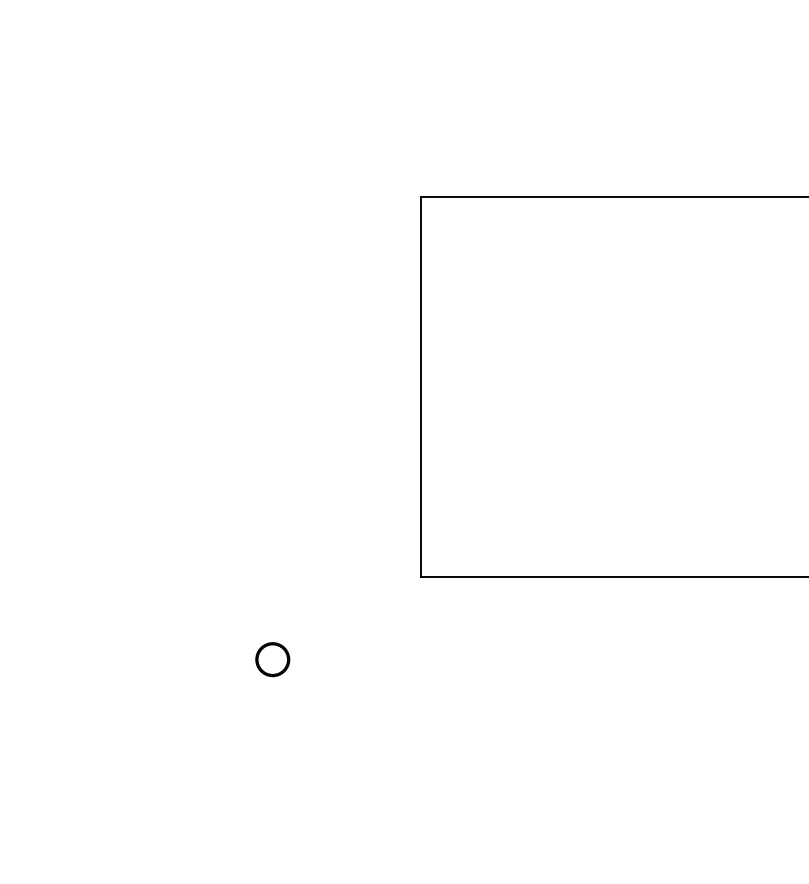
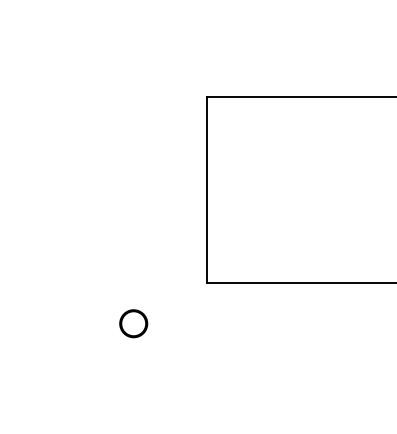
circle: (272, 658) -> (133, 323), size x1.67

